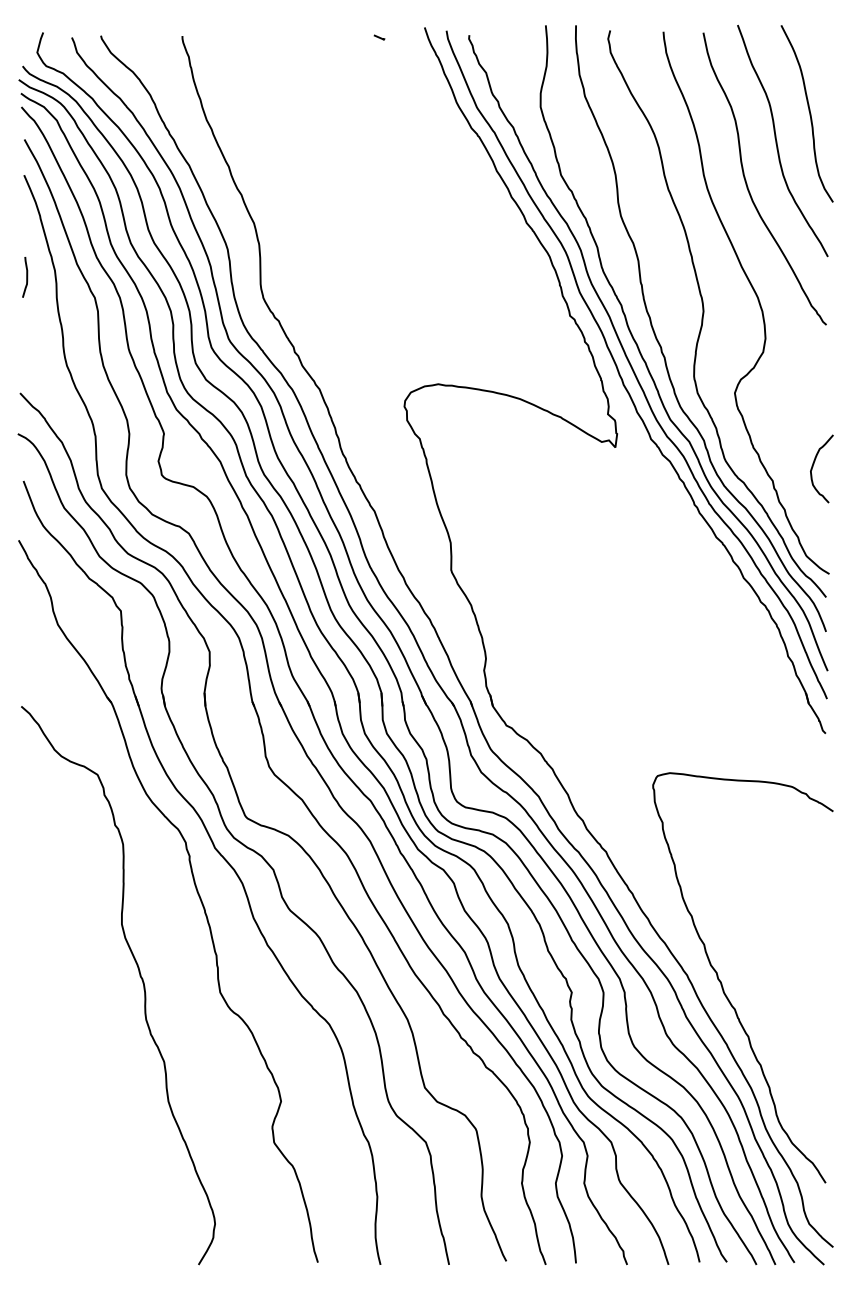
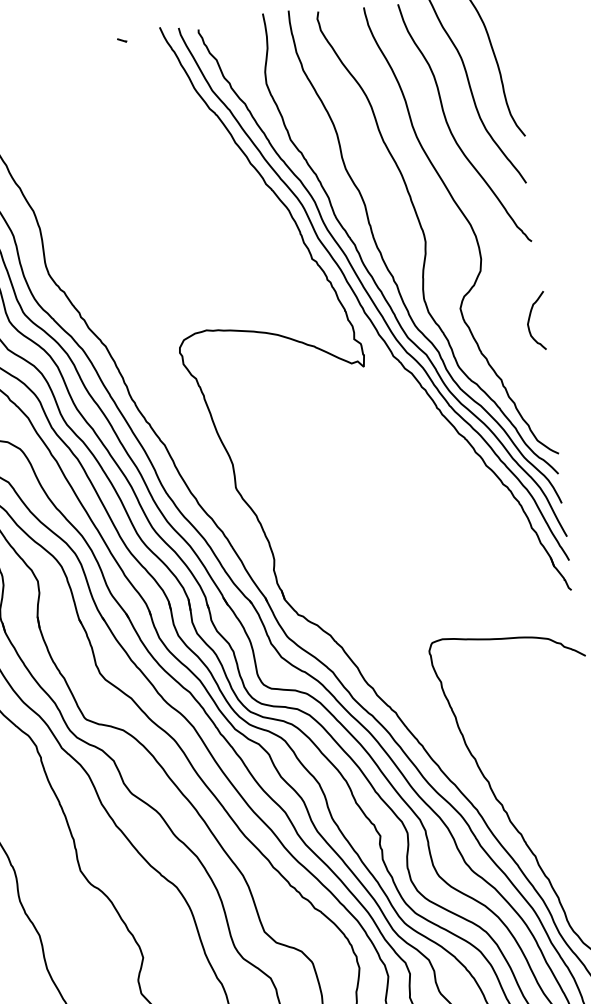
curve: (814, 464) -> (530, 318), moved

